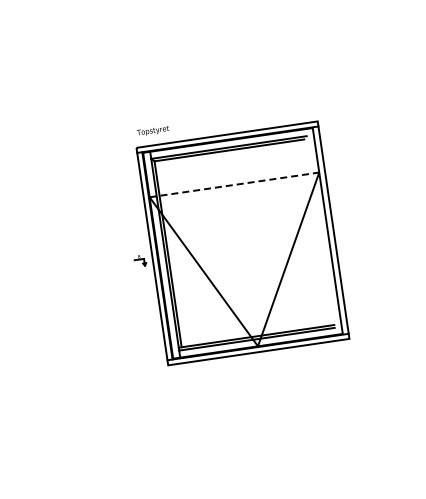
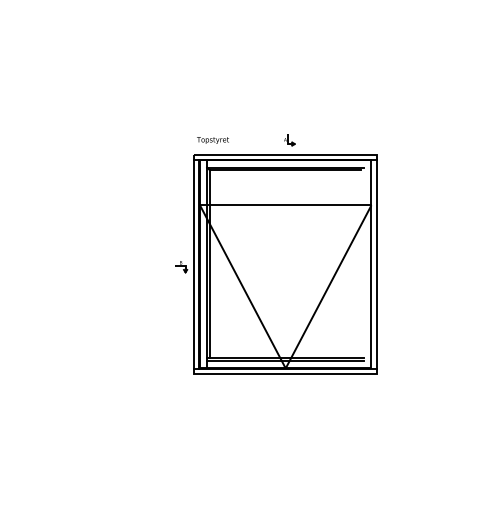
part: (228, 120) -> (289, 140), added
line: (234, 185) -> (285, 205), dashed -> solid

